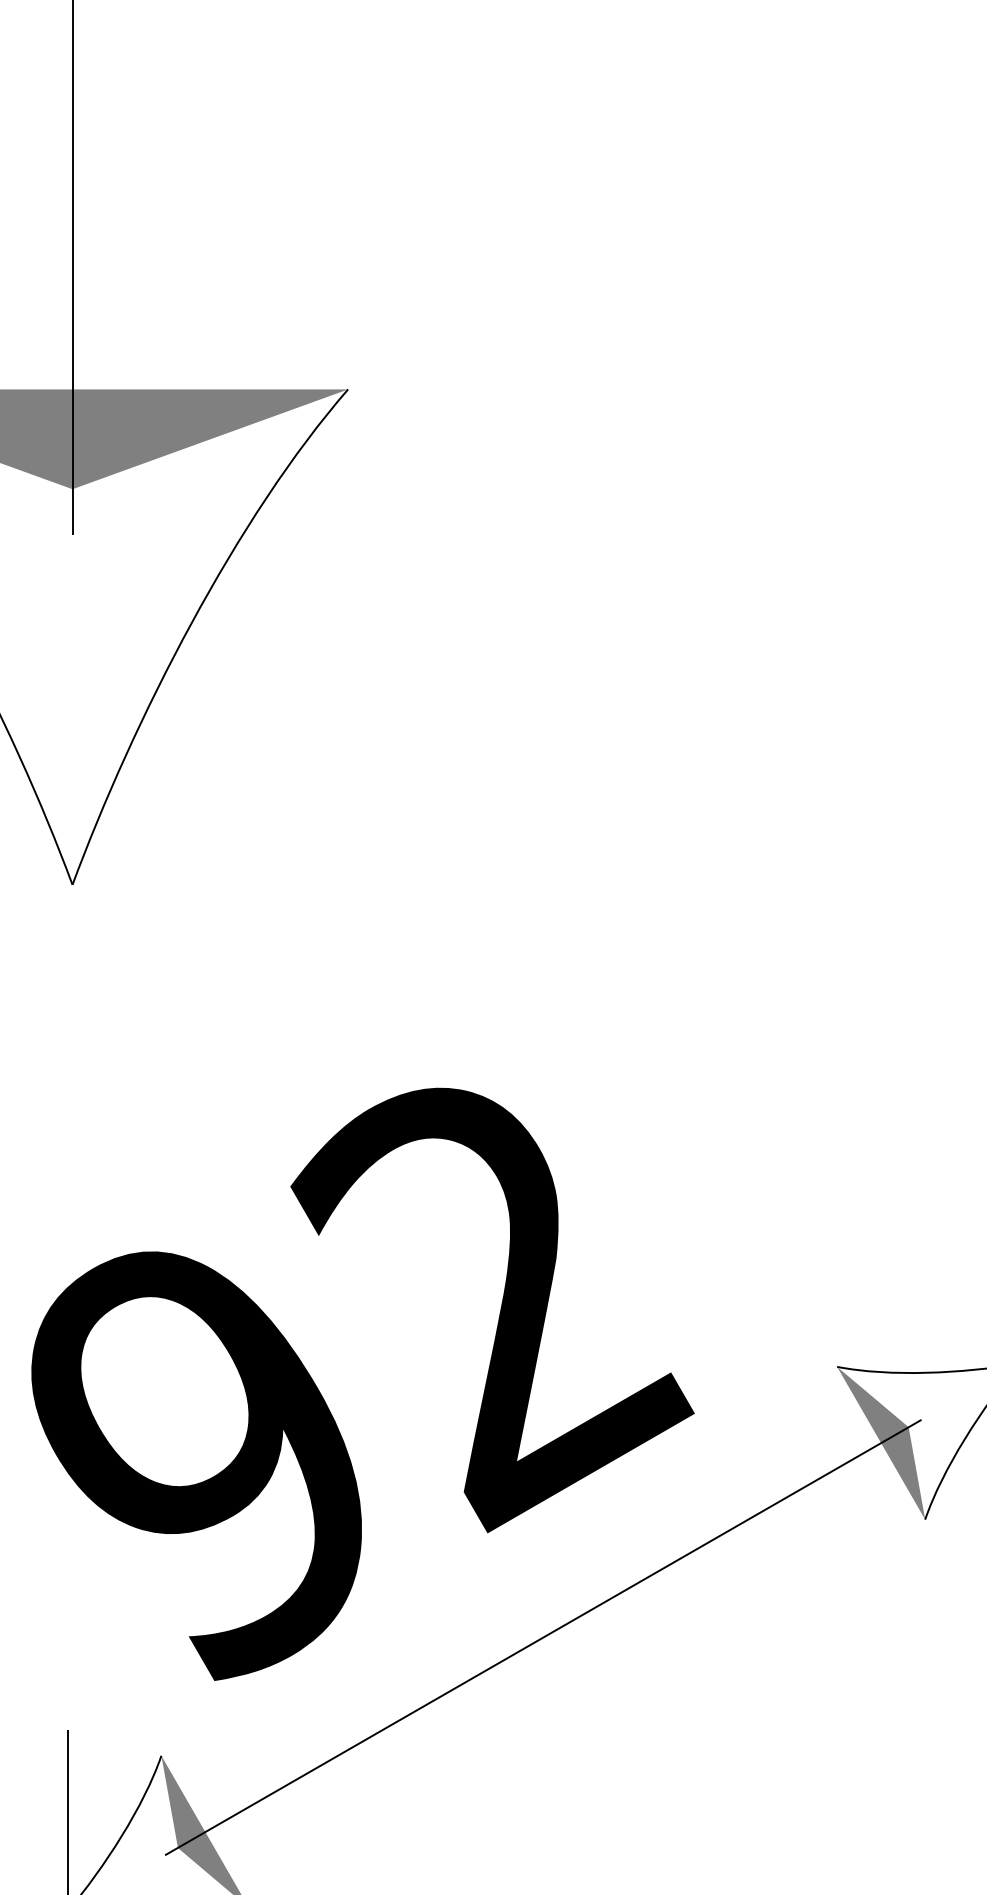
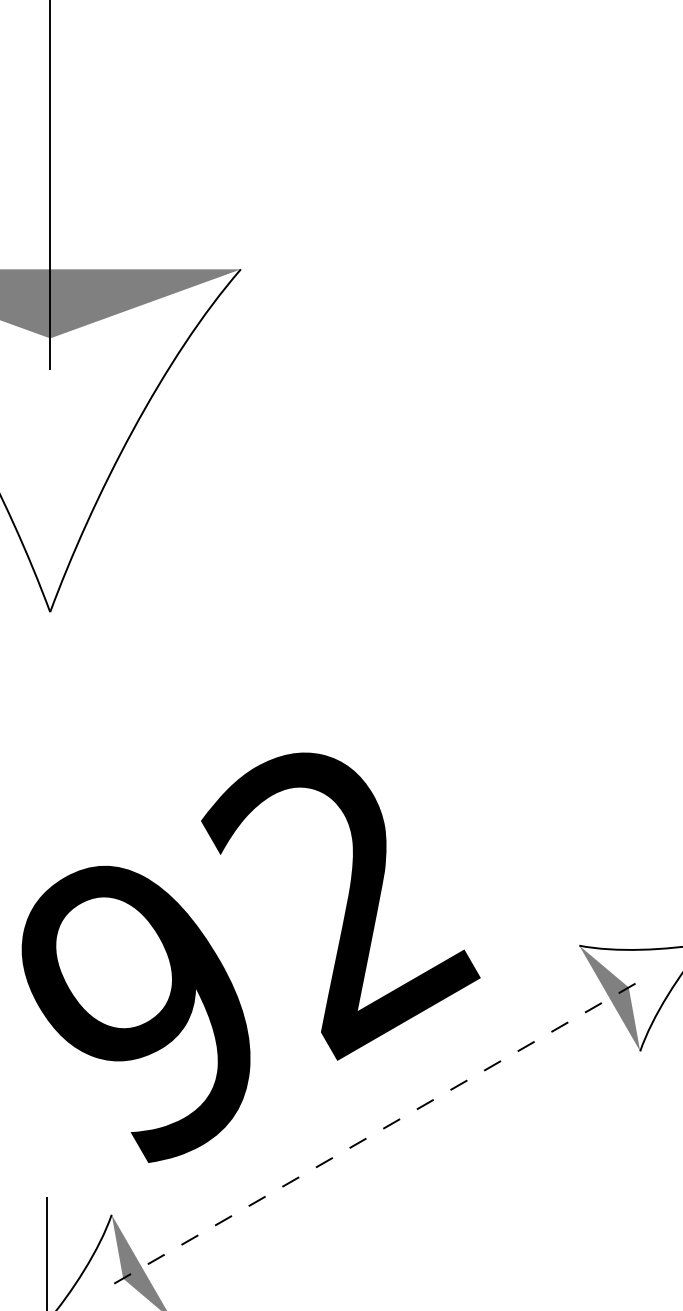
line: (542, 1636) -> (375, 1132), solid -> dashed

